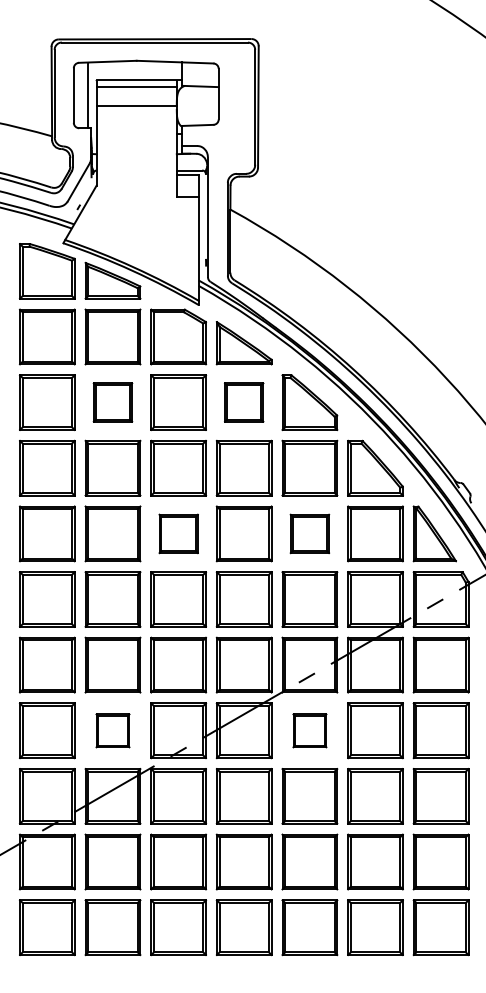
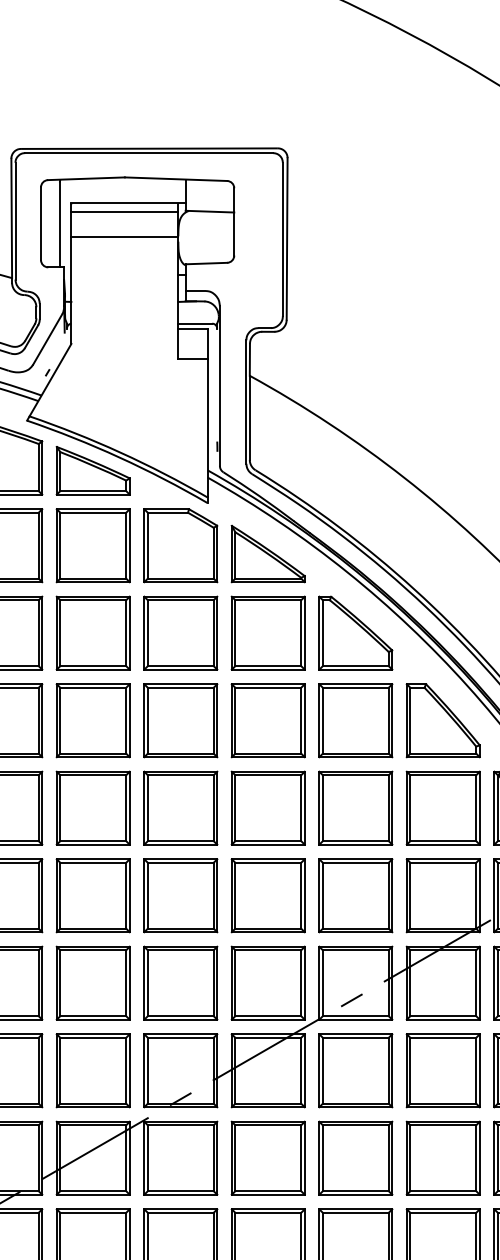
part: (112, 402) -> (92, 633), size x1.43
part: (243, 402) -> (267, 633), size x1.43
part: (178, 533) -> (180, 807), size x1.43
part: (309, 533) -> (355, 807), size x1.43
part: (112, 730) -> (92, 1070), size x1.67
part: (309, 730) -> (355, 1070), size x1.67

